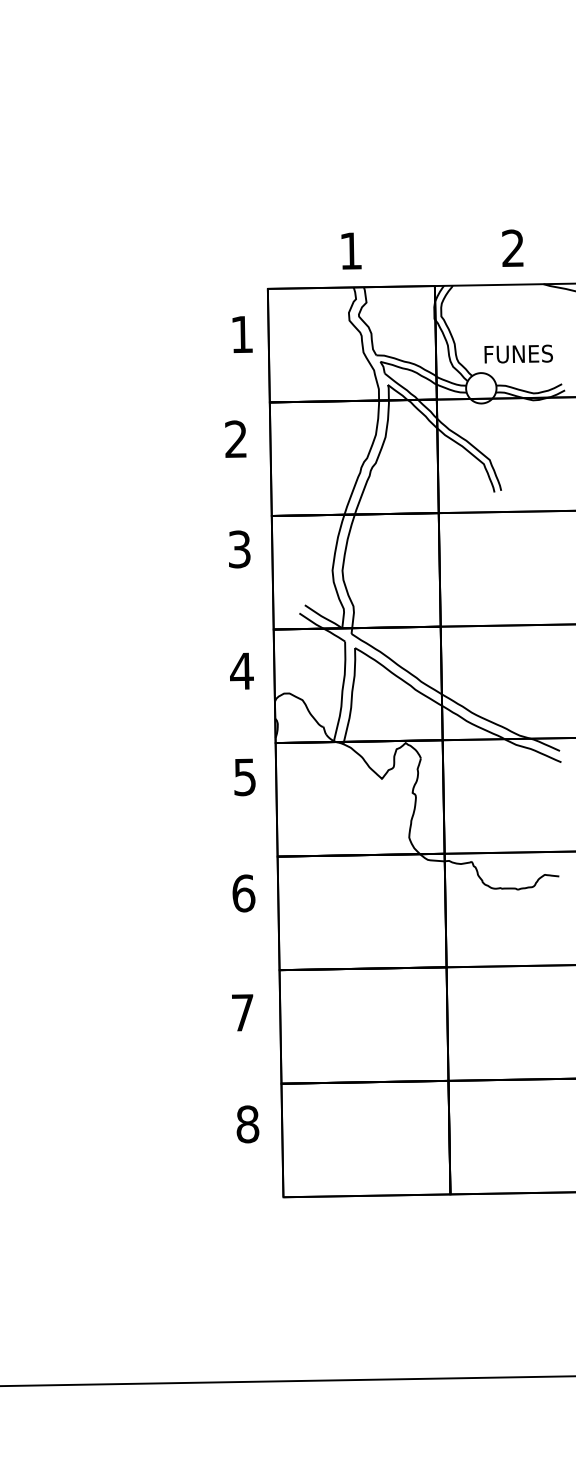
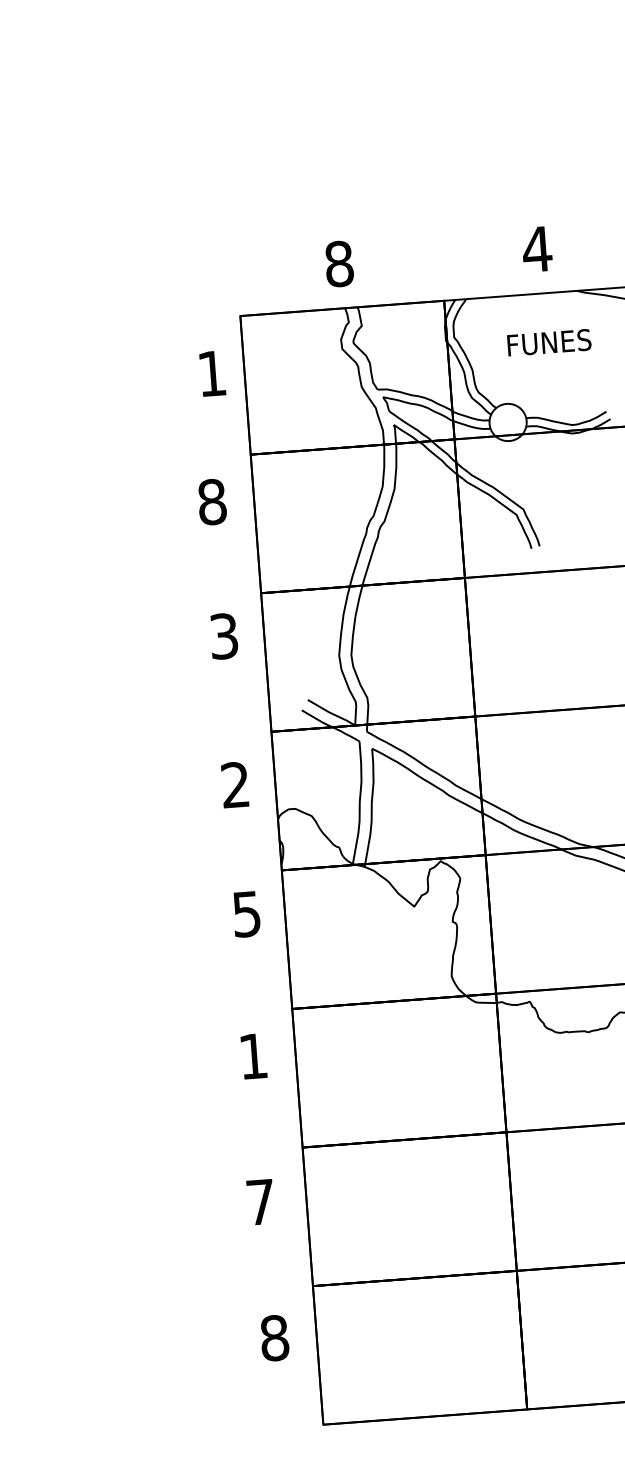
text: (513, 247) -> (537, 248), 2 -> 4
text: (351, 251) -> (339, 264), 1 -> 8
text: (518, 353) -> (549, 341), moved
text: (236, 439) -> (212, 502), 2 -> 8
text: (241, 670) -> (235, 784), 4 -> 2
text: (243, 893) -> (253, 1056), 6 -> 1

